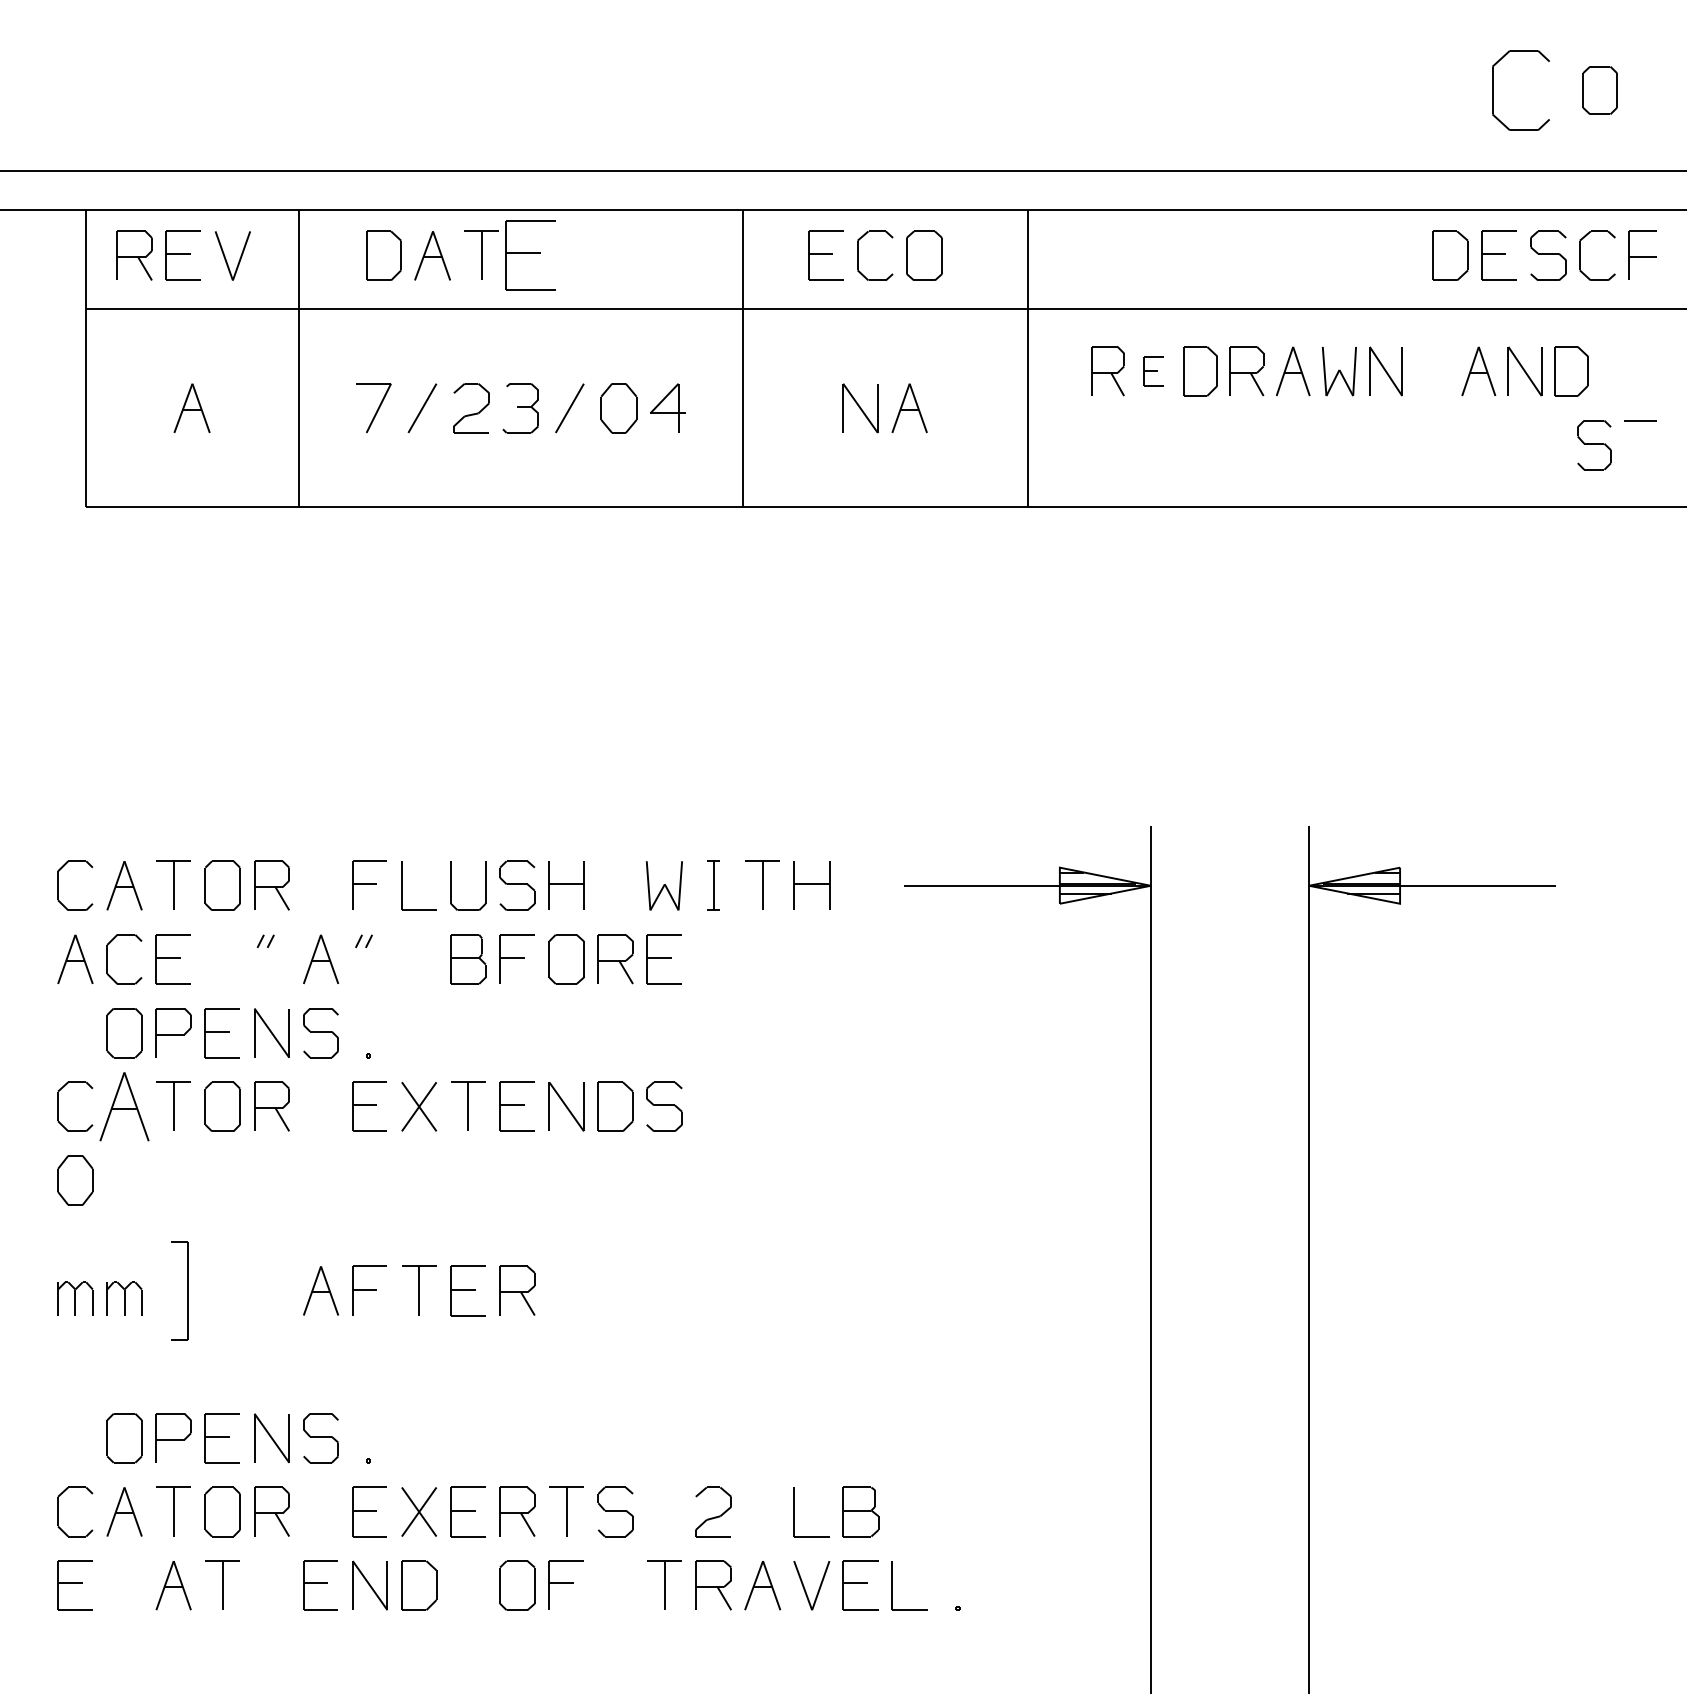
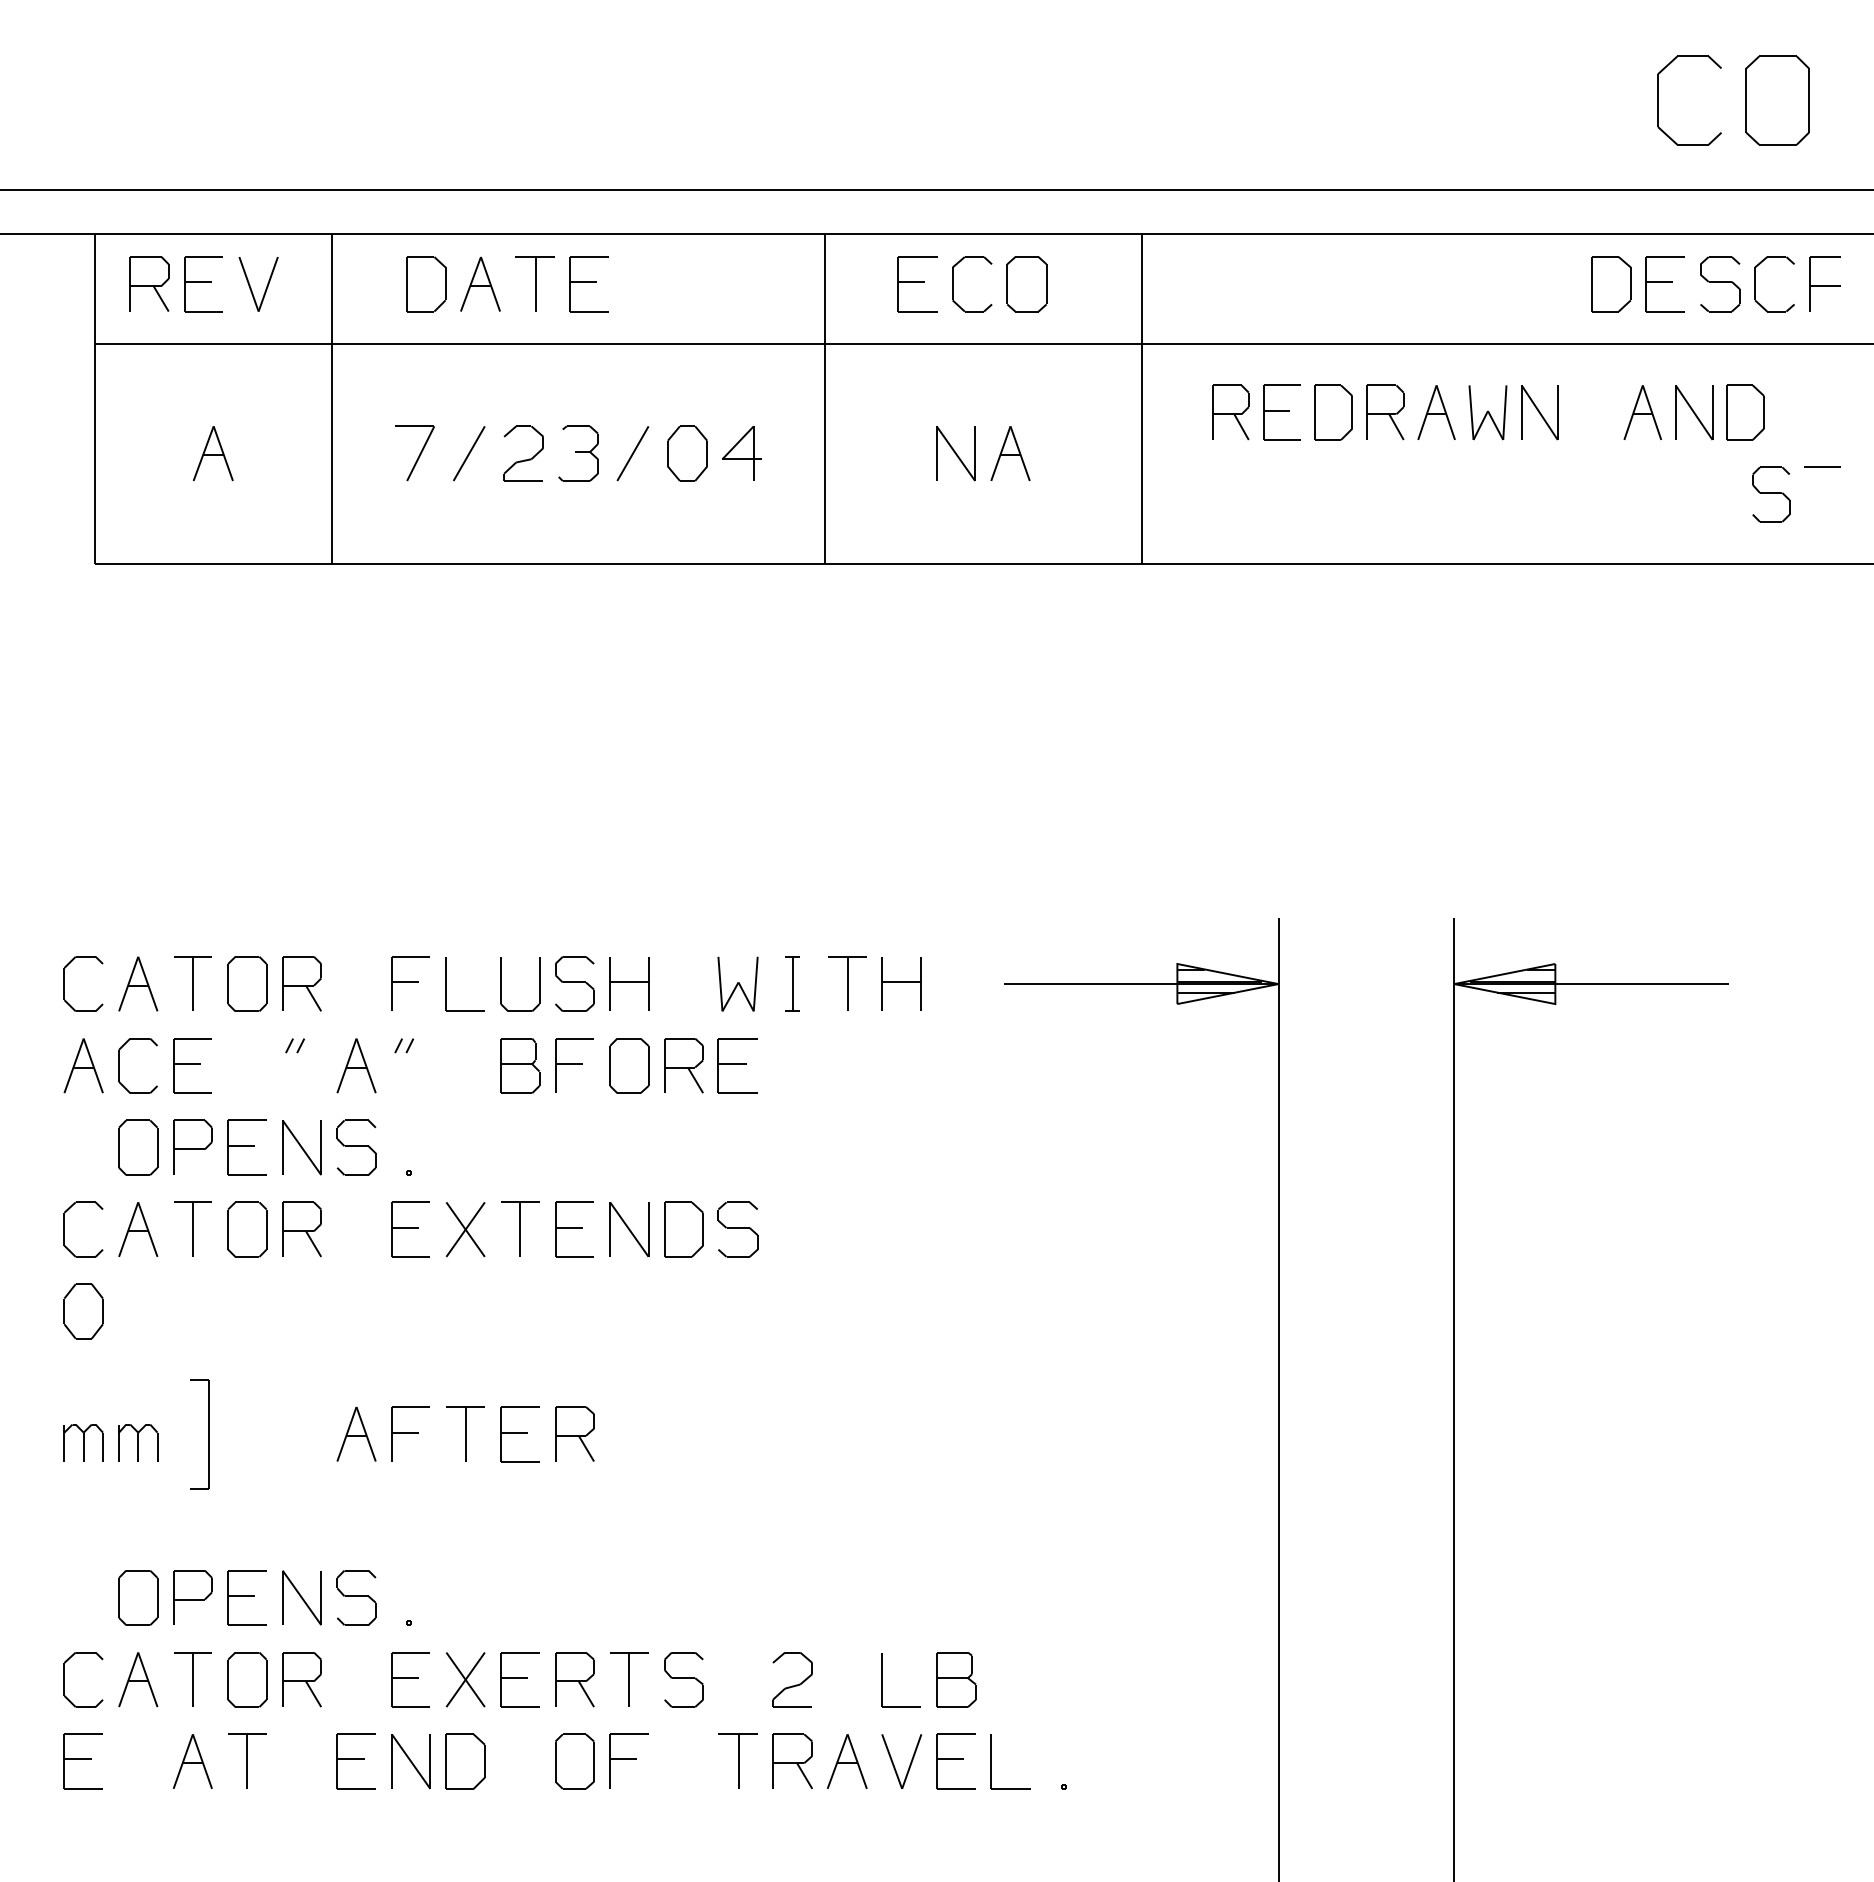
part: (1600, 90) -> (1777, 100), size x1.67
part: (529, 256) -> (588, 284), size x0.71
part: (1153, 371) -> (1281, 412), size x1.67
part: (124, 1106) -> (138, 1229), size x0.71

